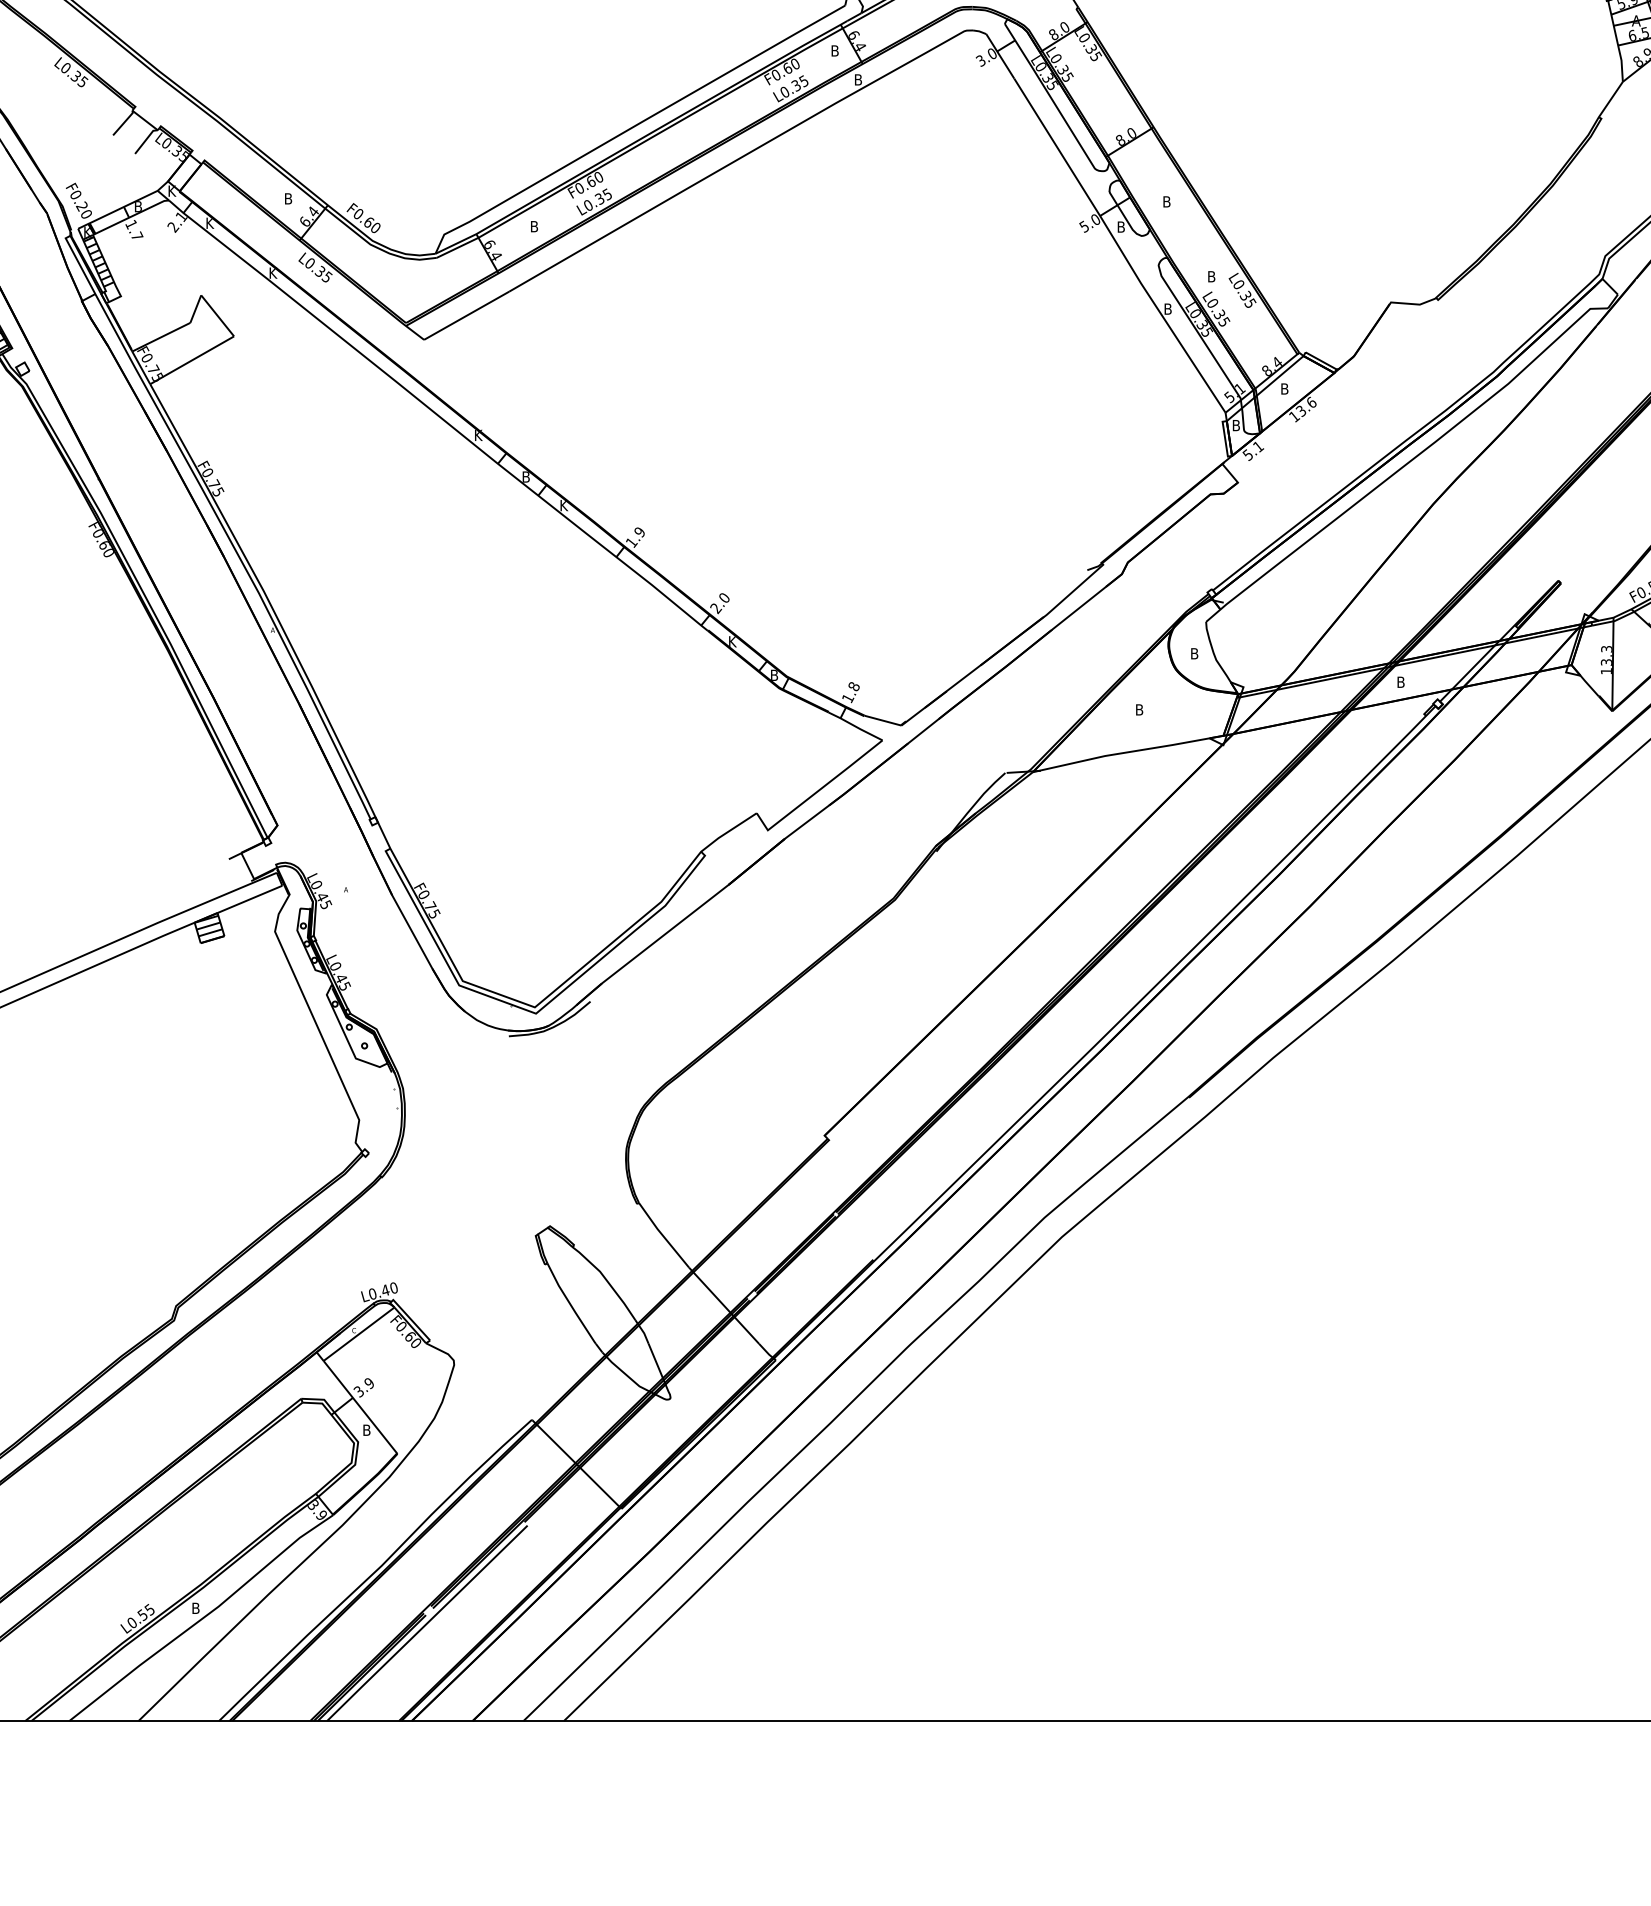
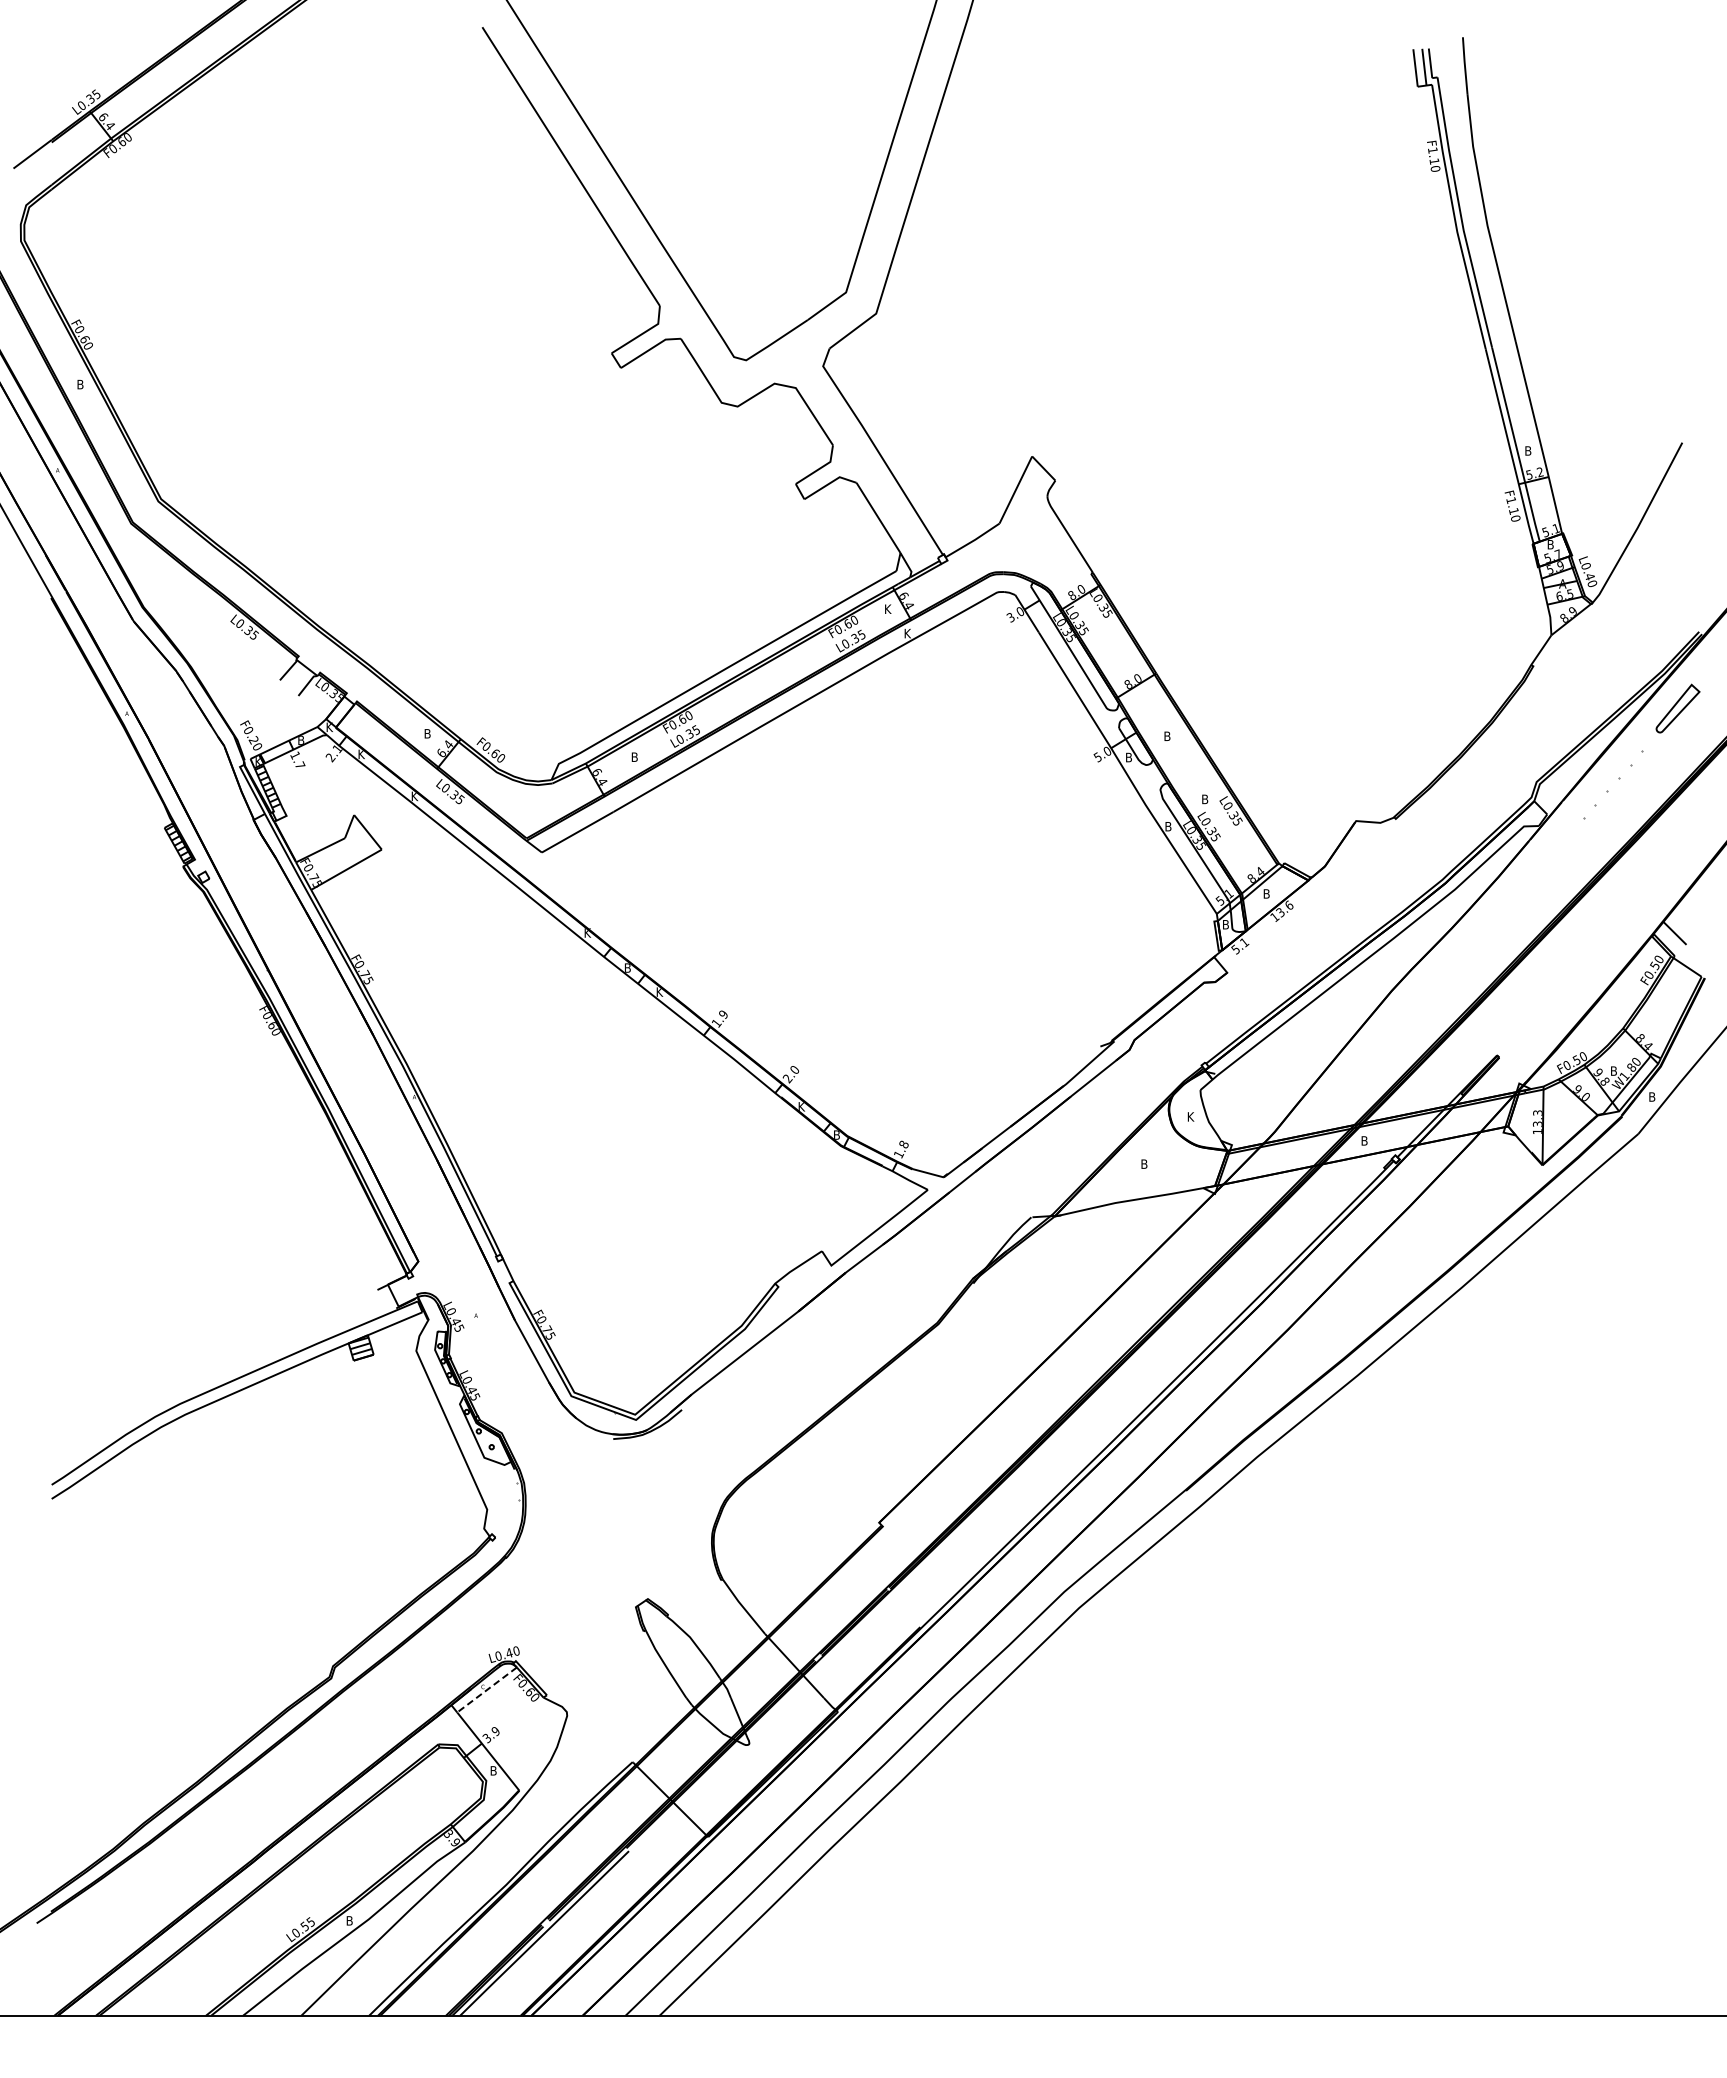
text: (835, 50) -> (888, 608), B -> K
text: (859, 79) -> (908, 633), B -> K
text: (1195, 653) -> (1191, 1116), B -> K
line: (358, 1334) -> (486, 1690), solid -> dashed

